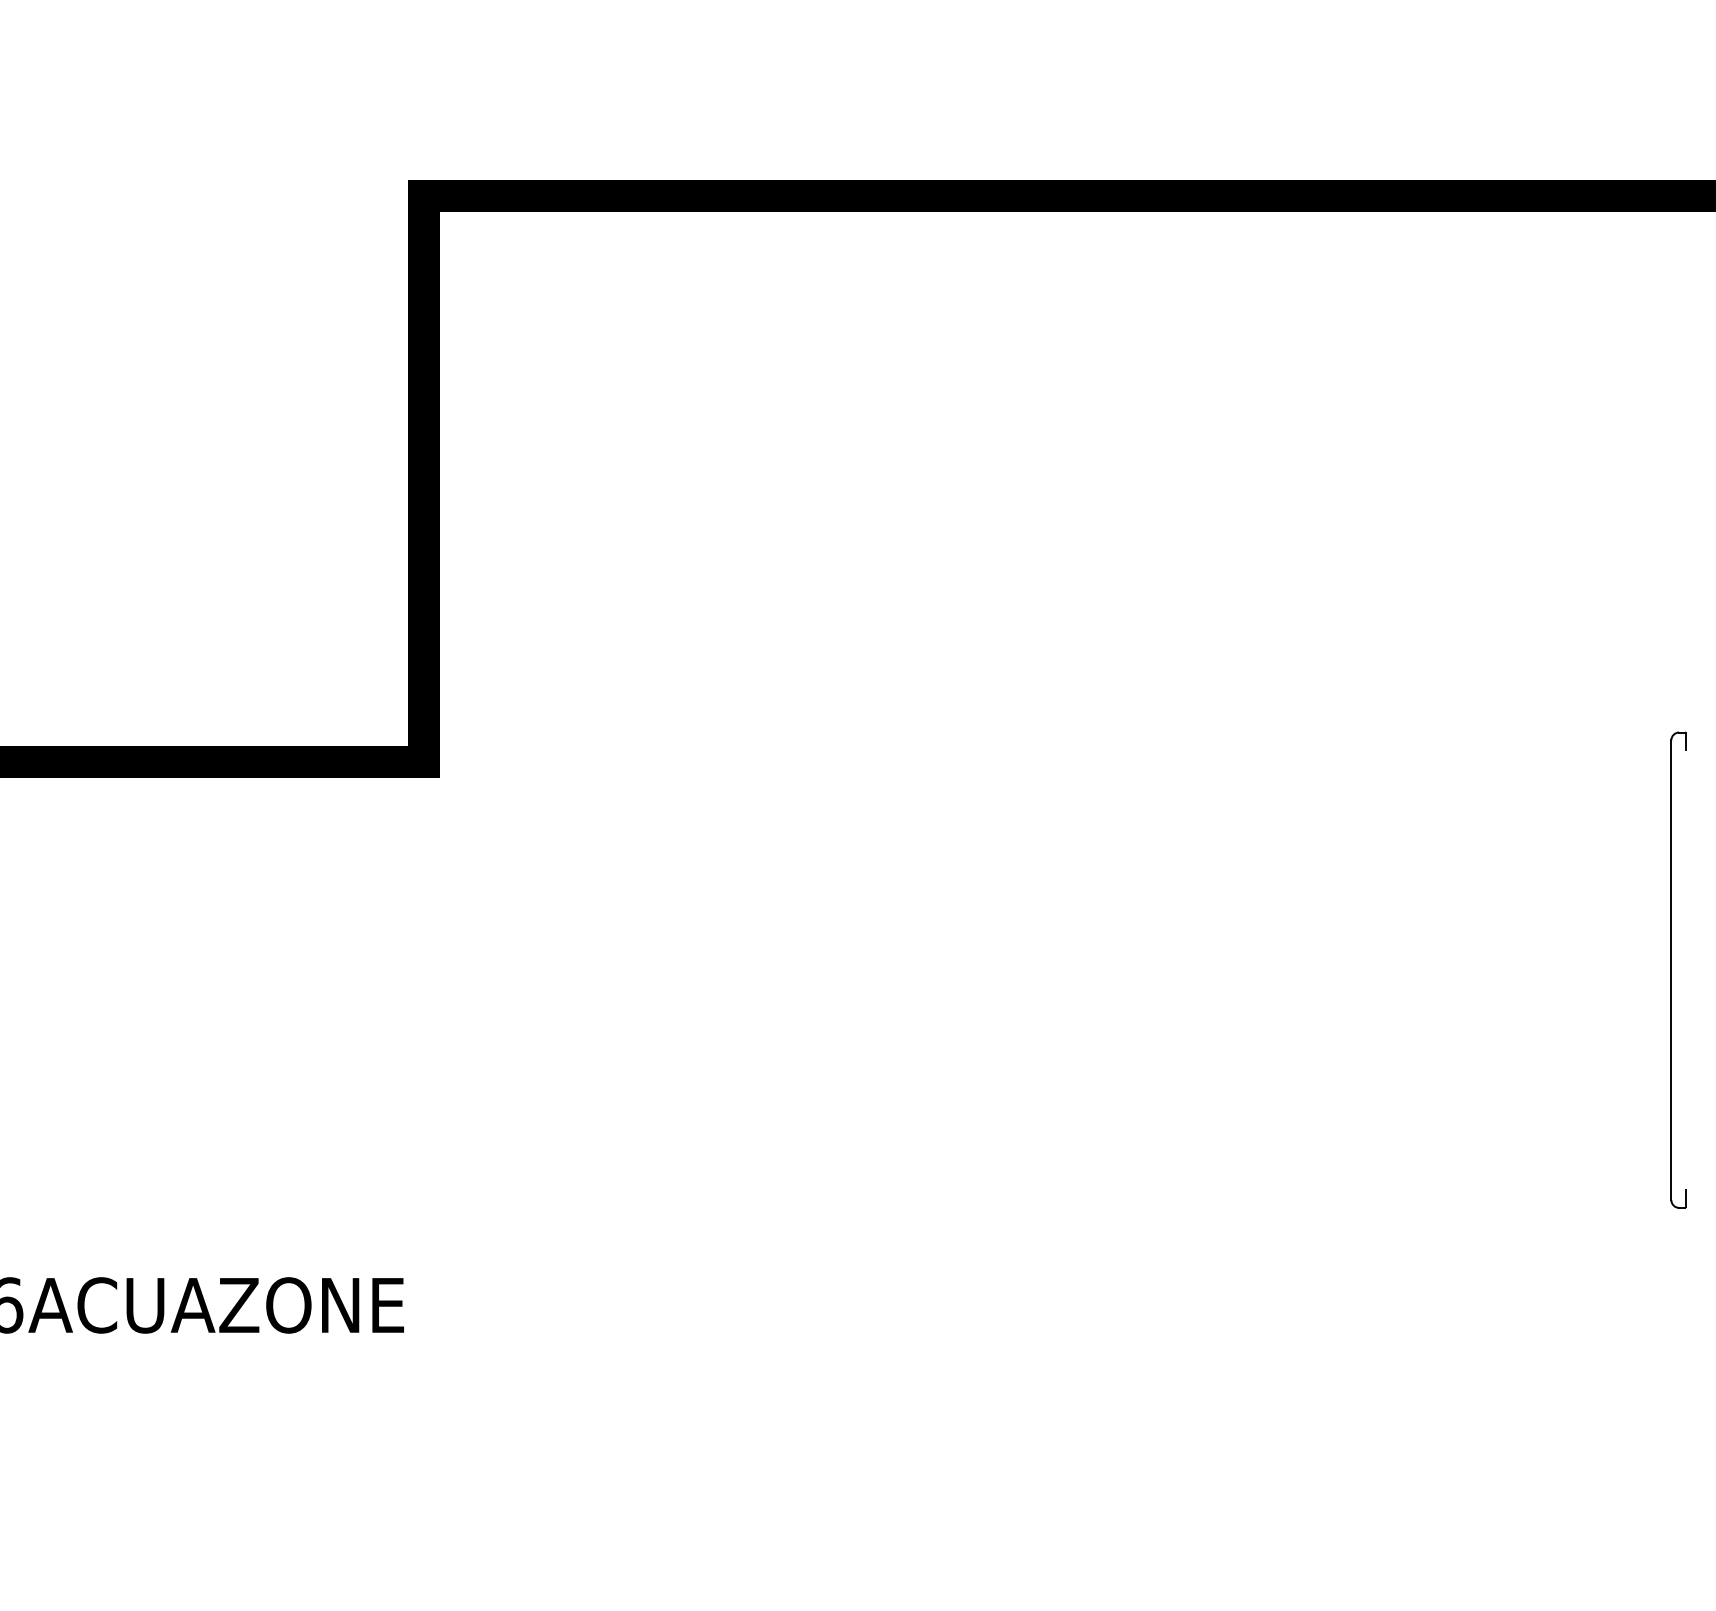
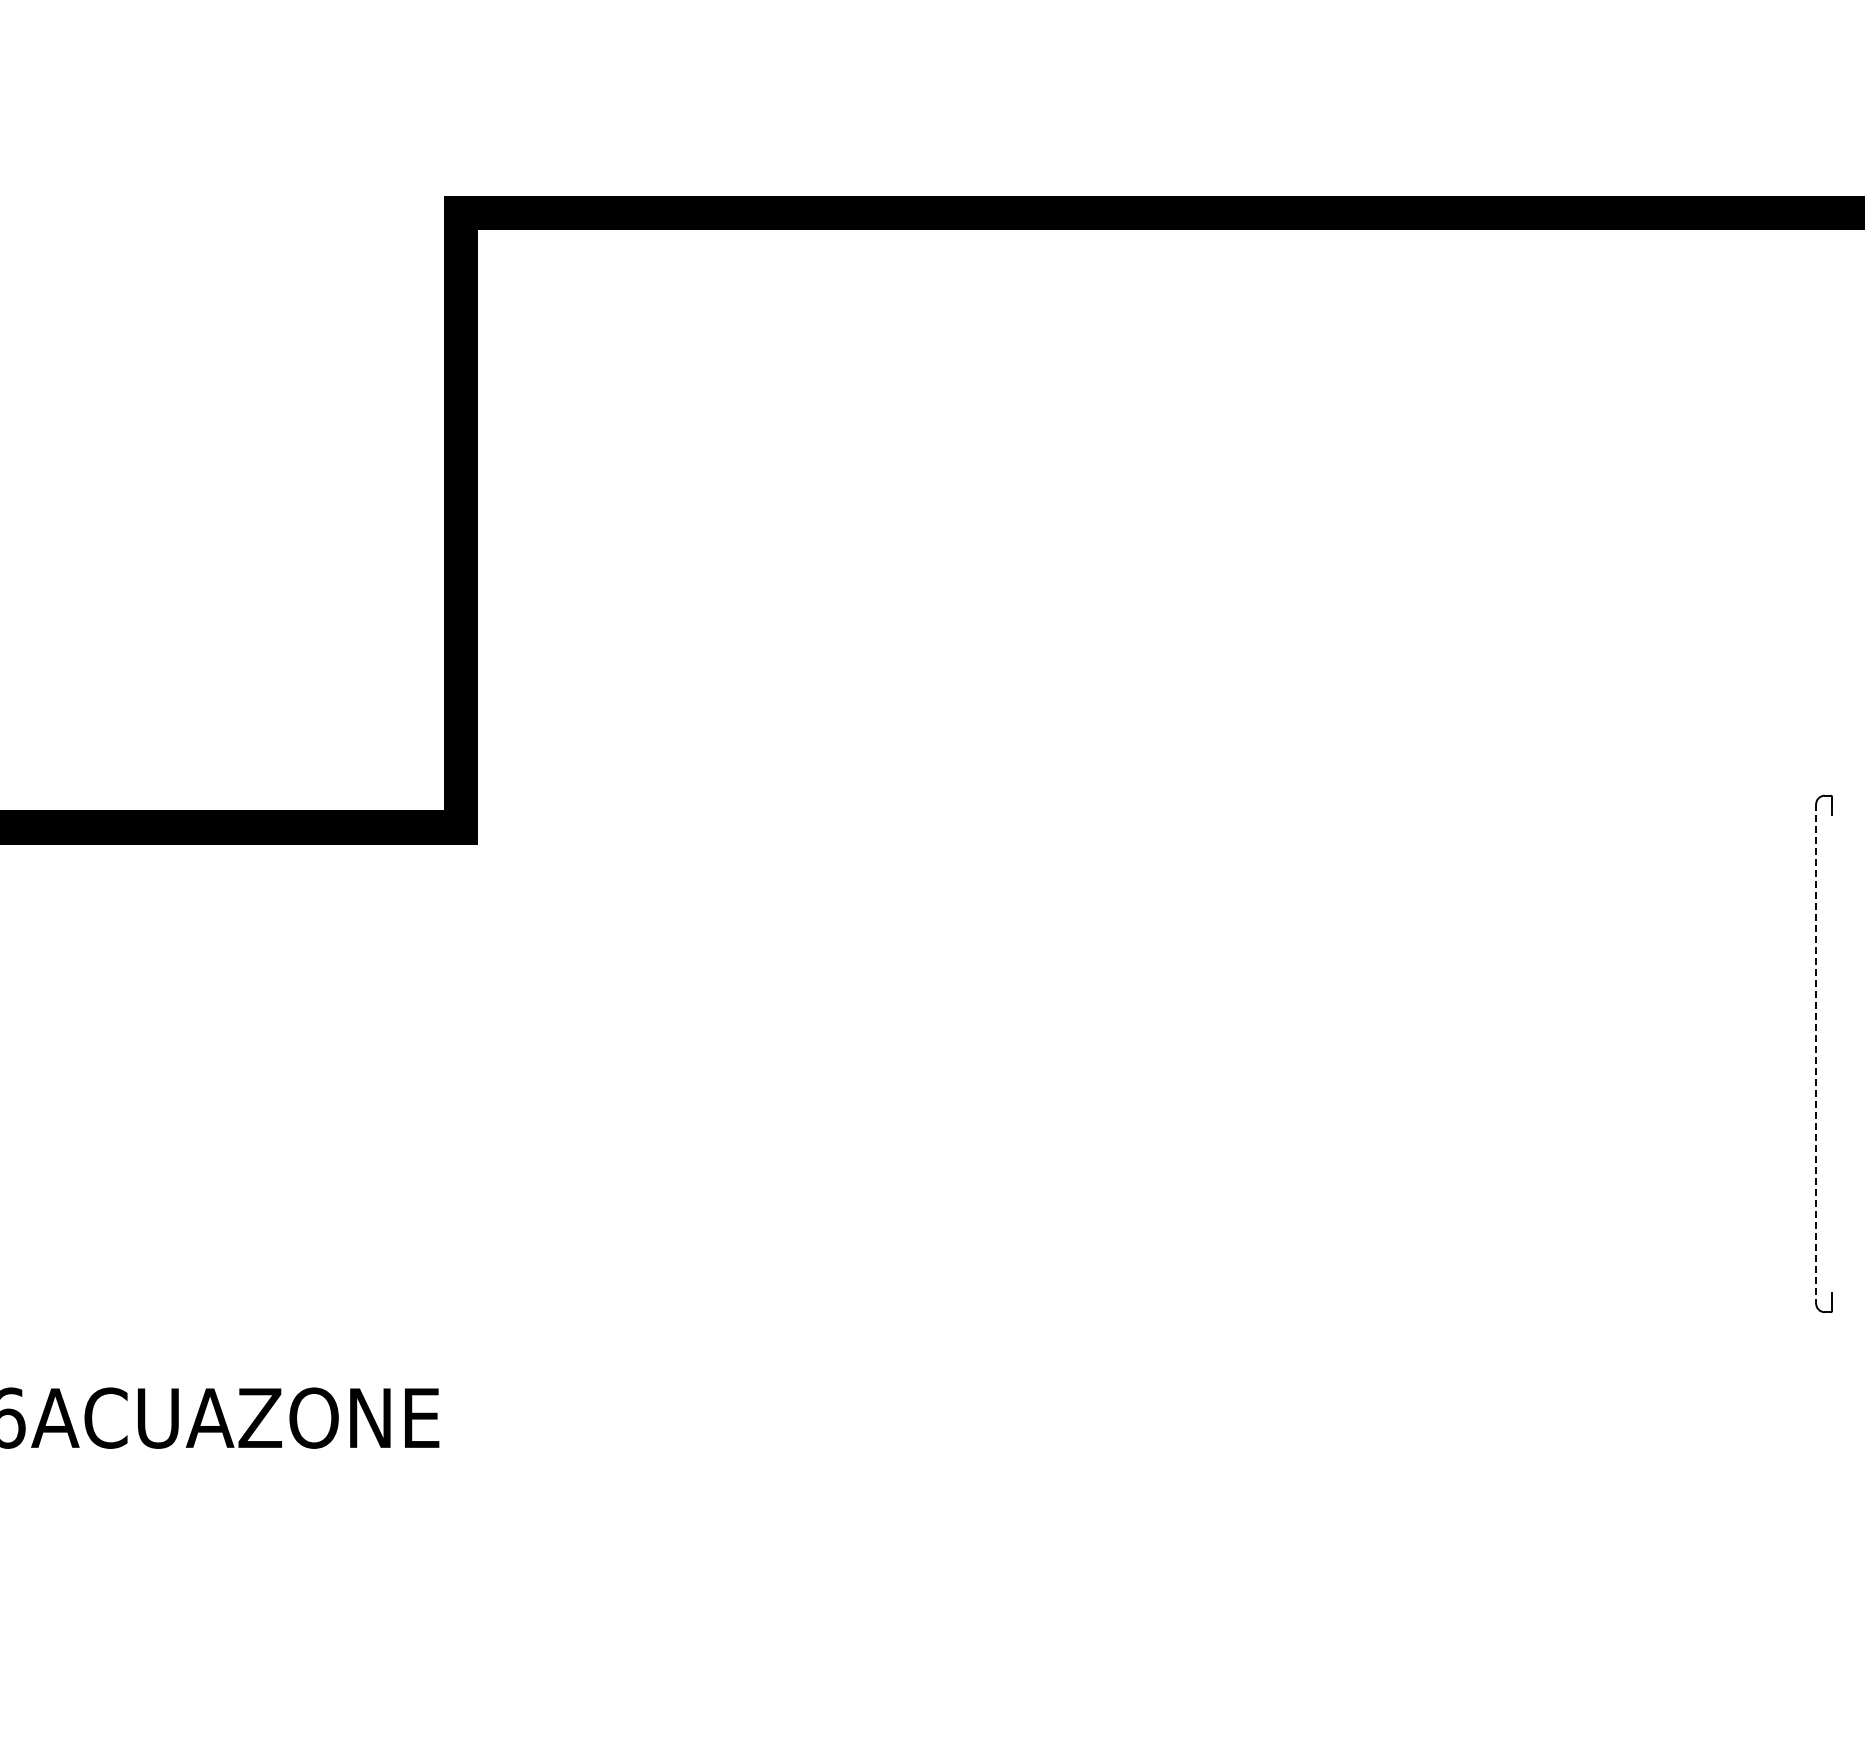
line: (1671, 969) -> (1816, 1053), solid -> dashed

